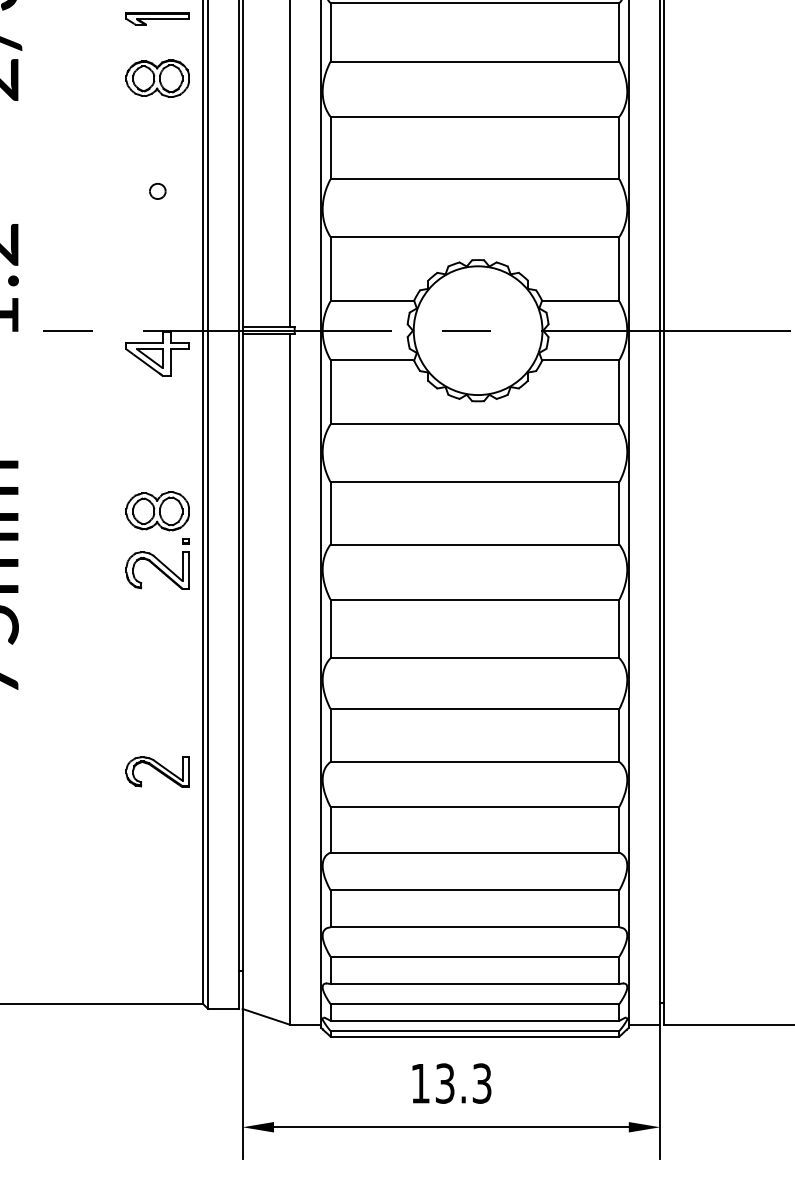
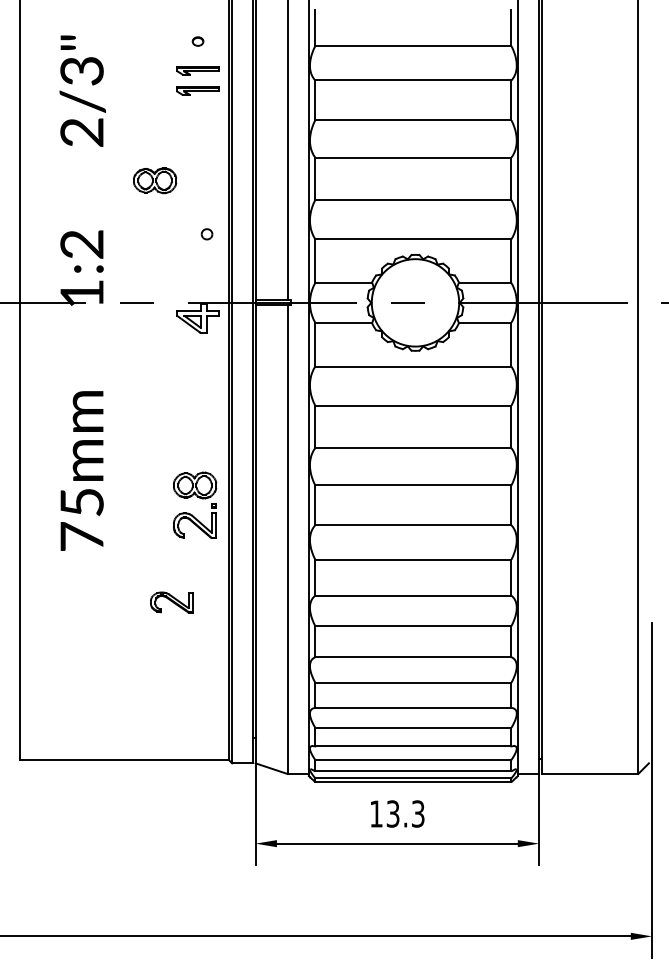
part: (158, 78) -> (155, 180), moved
part: (156, 191) -> (206, 234), moved
part: (164, 530) -> (199, 498), moved
part: (156, 772) -> (171, 602), moved

